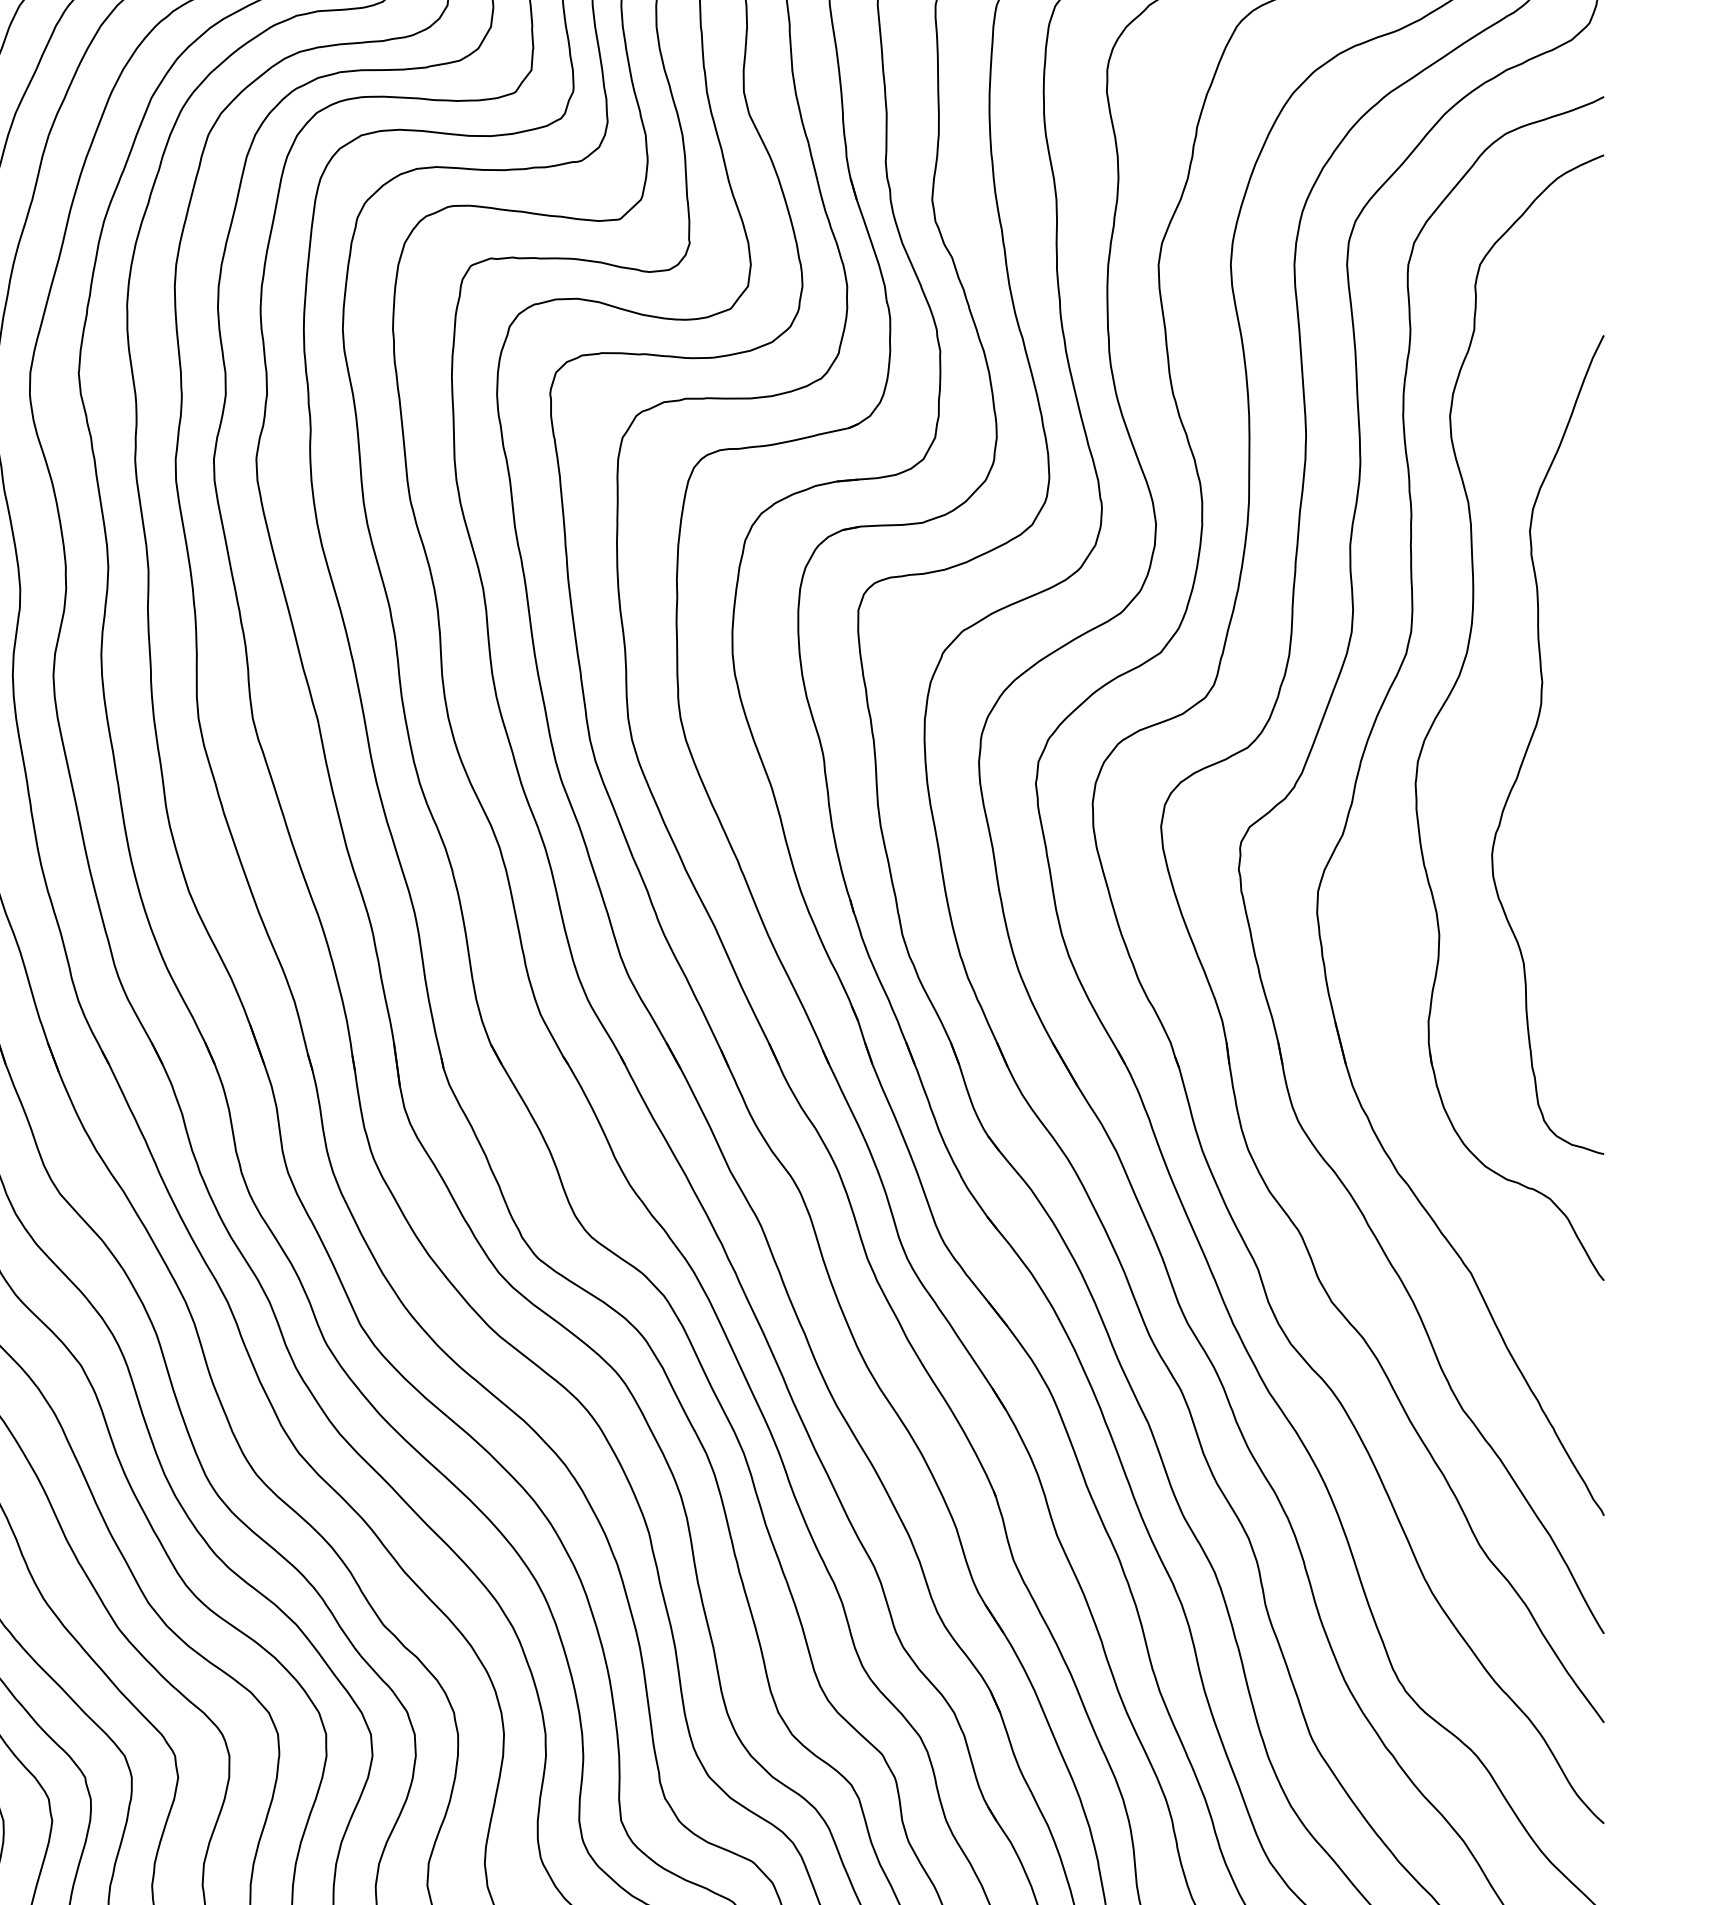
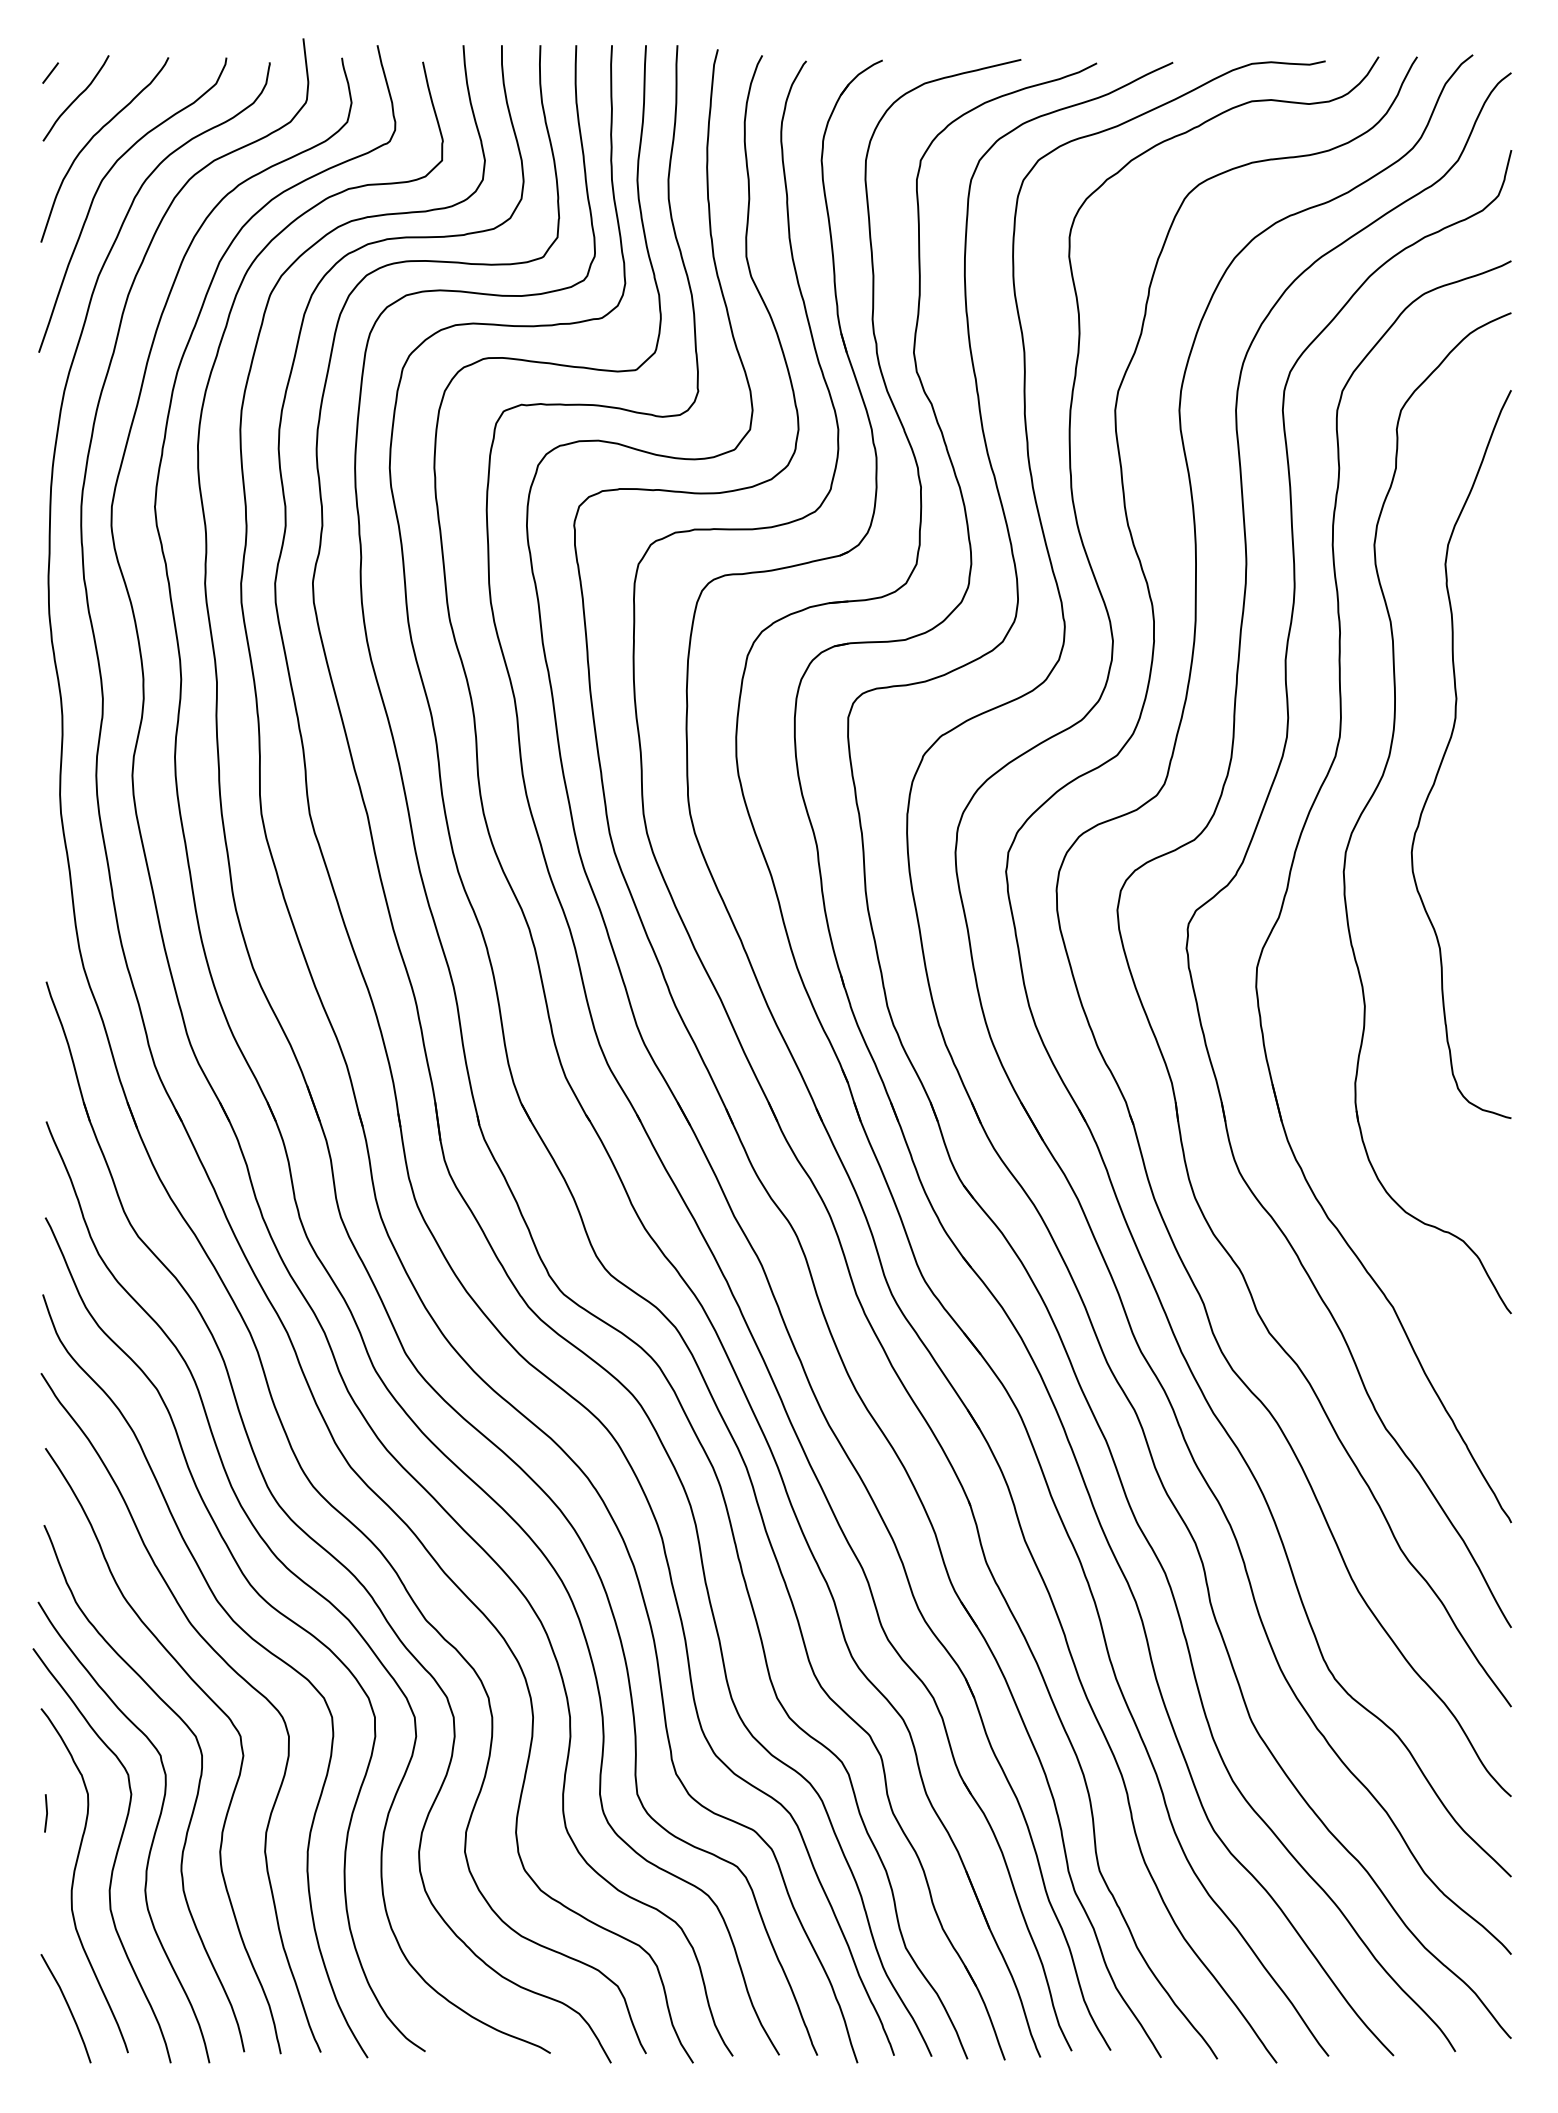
curve: (1533, 737) -> (1448, 747), moved

